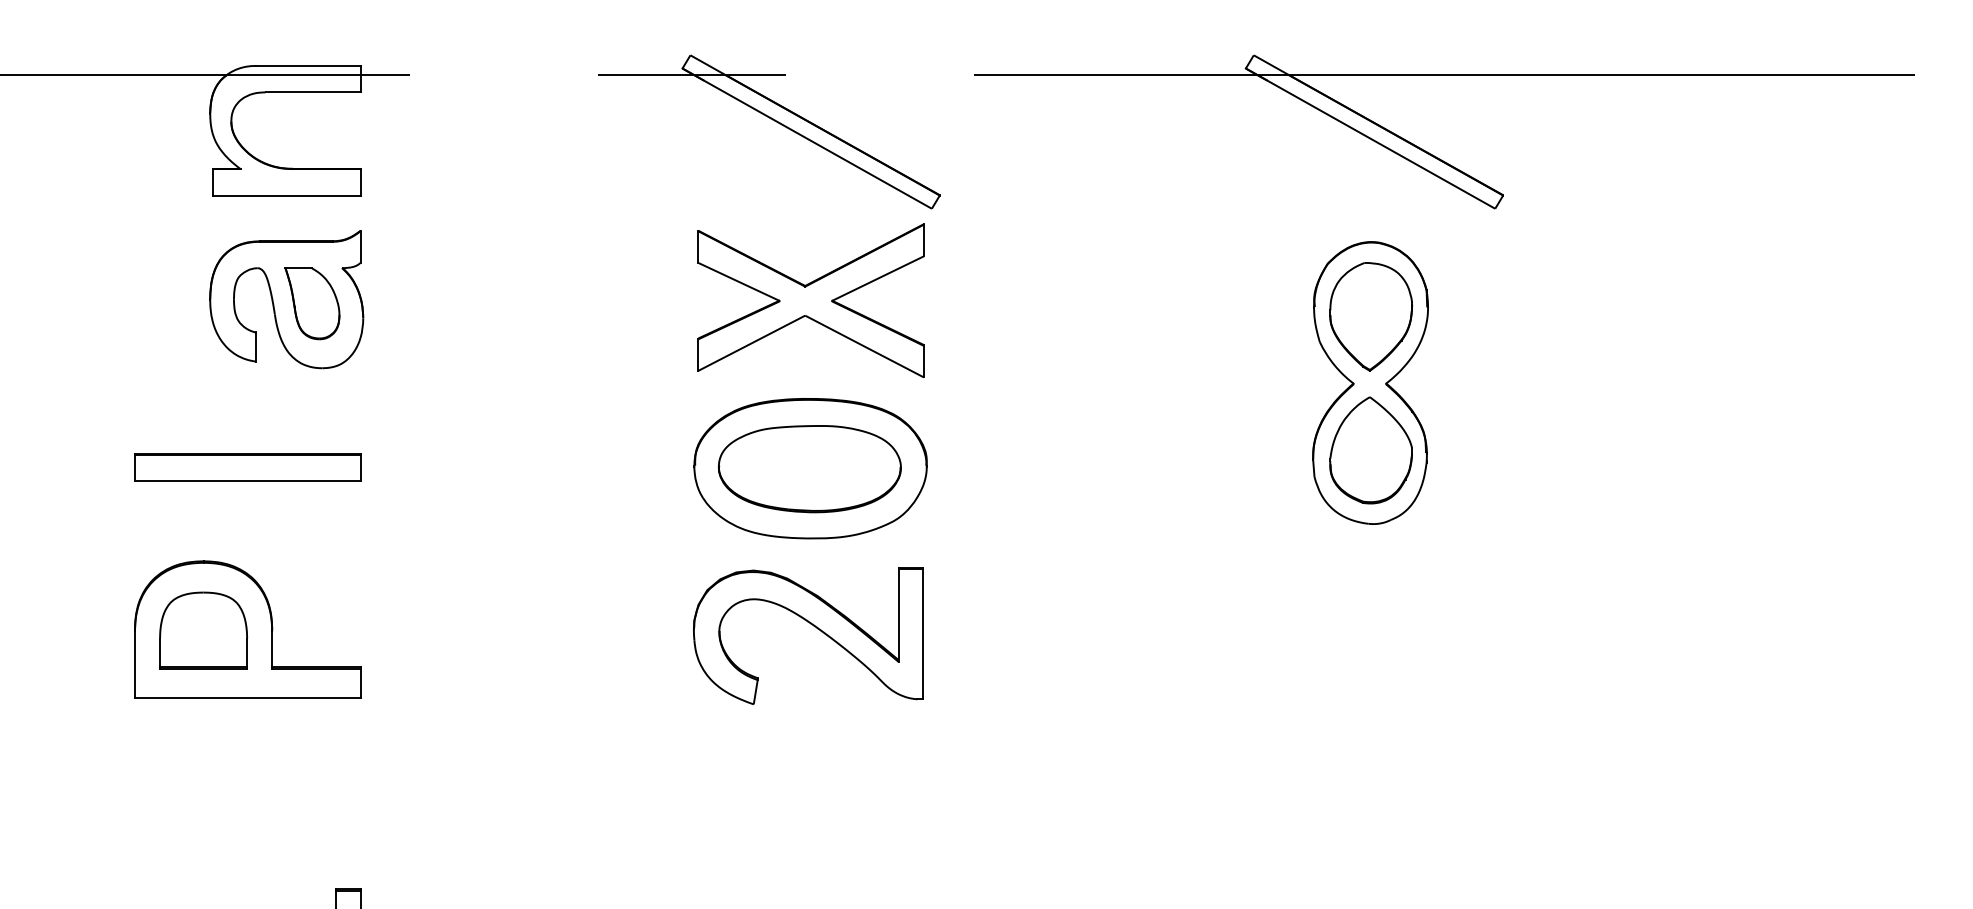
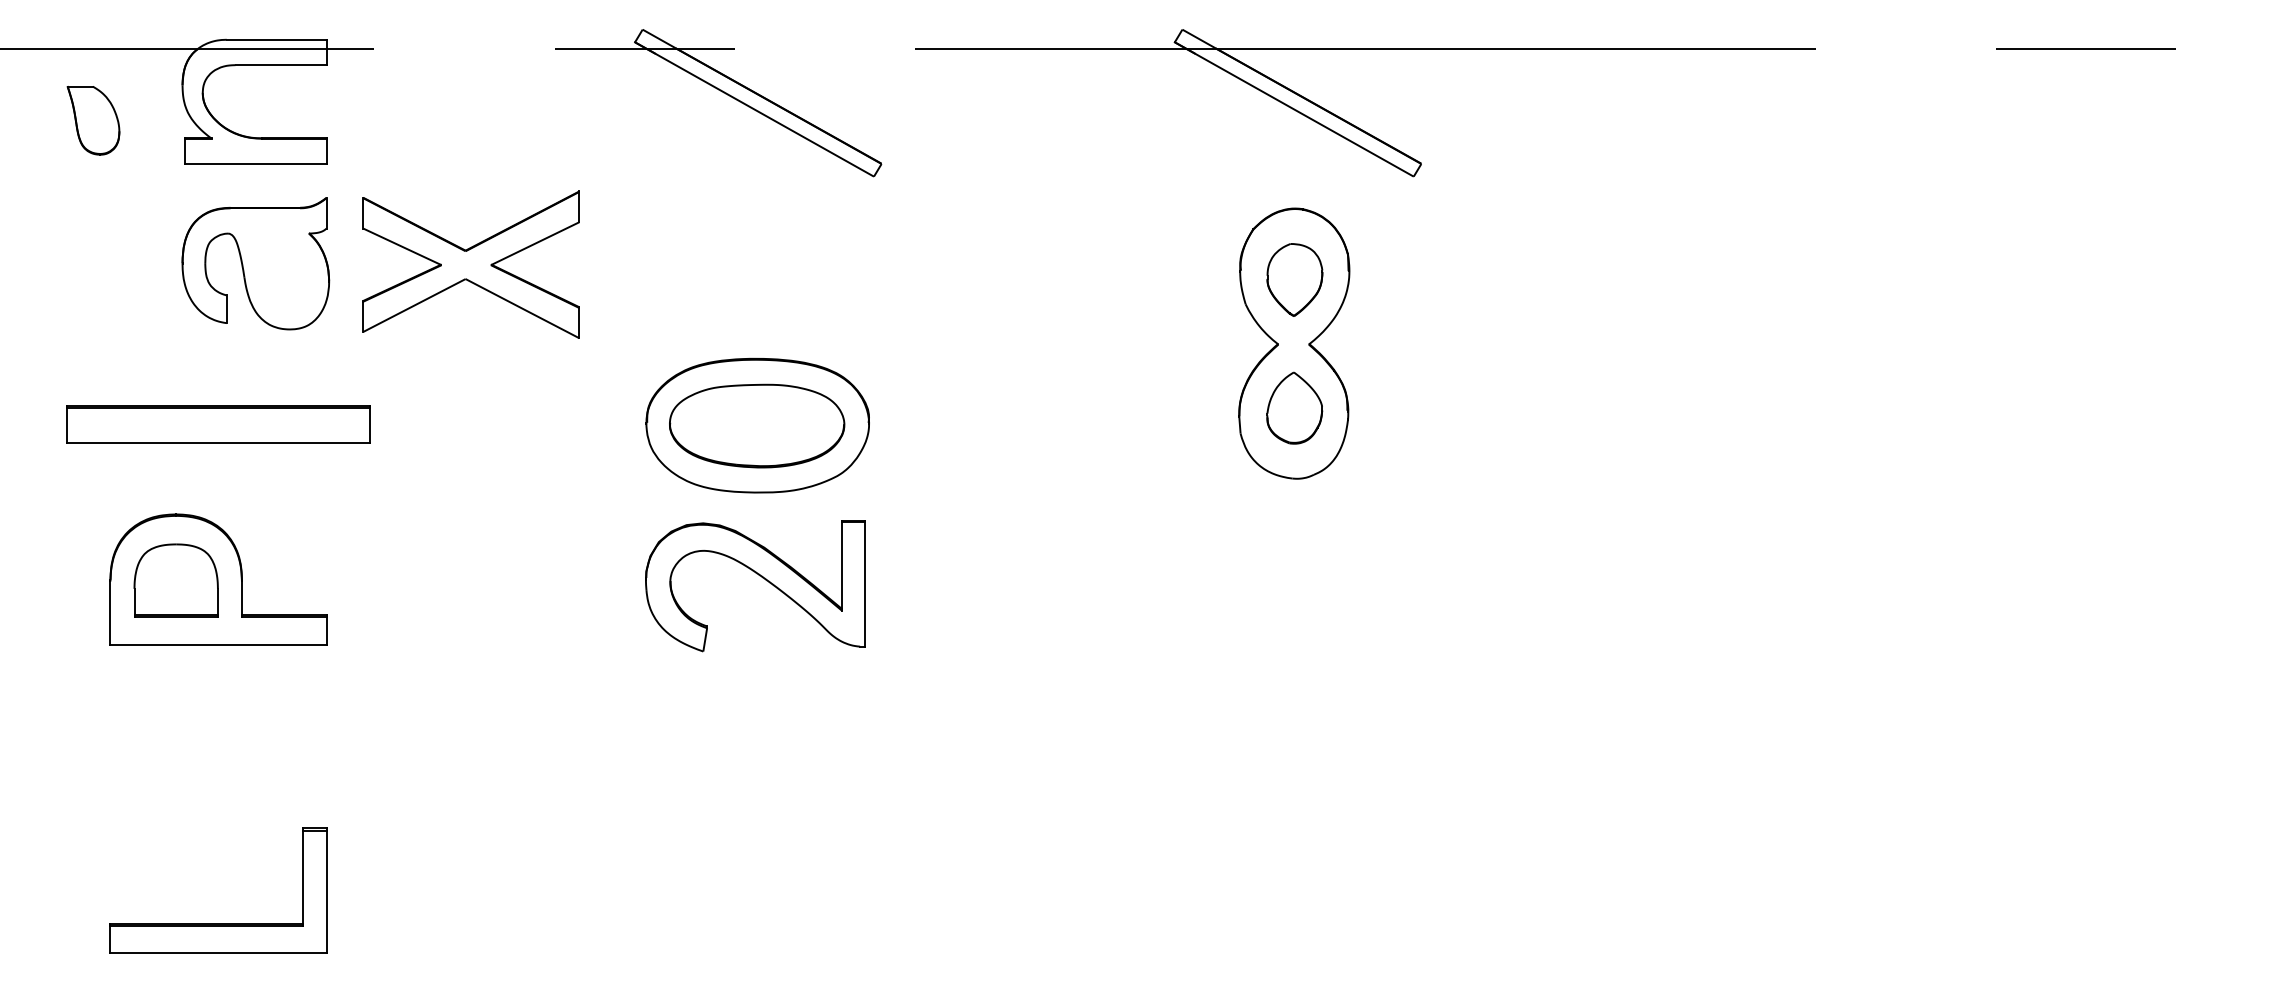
part: (810, 300) -> (470, 264), moved
part: (312, 303) -> (93, 120), moved
part: (1370, 316) -> (1294, 279), size x0.7
part: (1370, 449) -> (1294, 407), size x0.7
part: (247, 466) -> (218, 423), size x1.4

